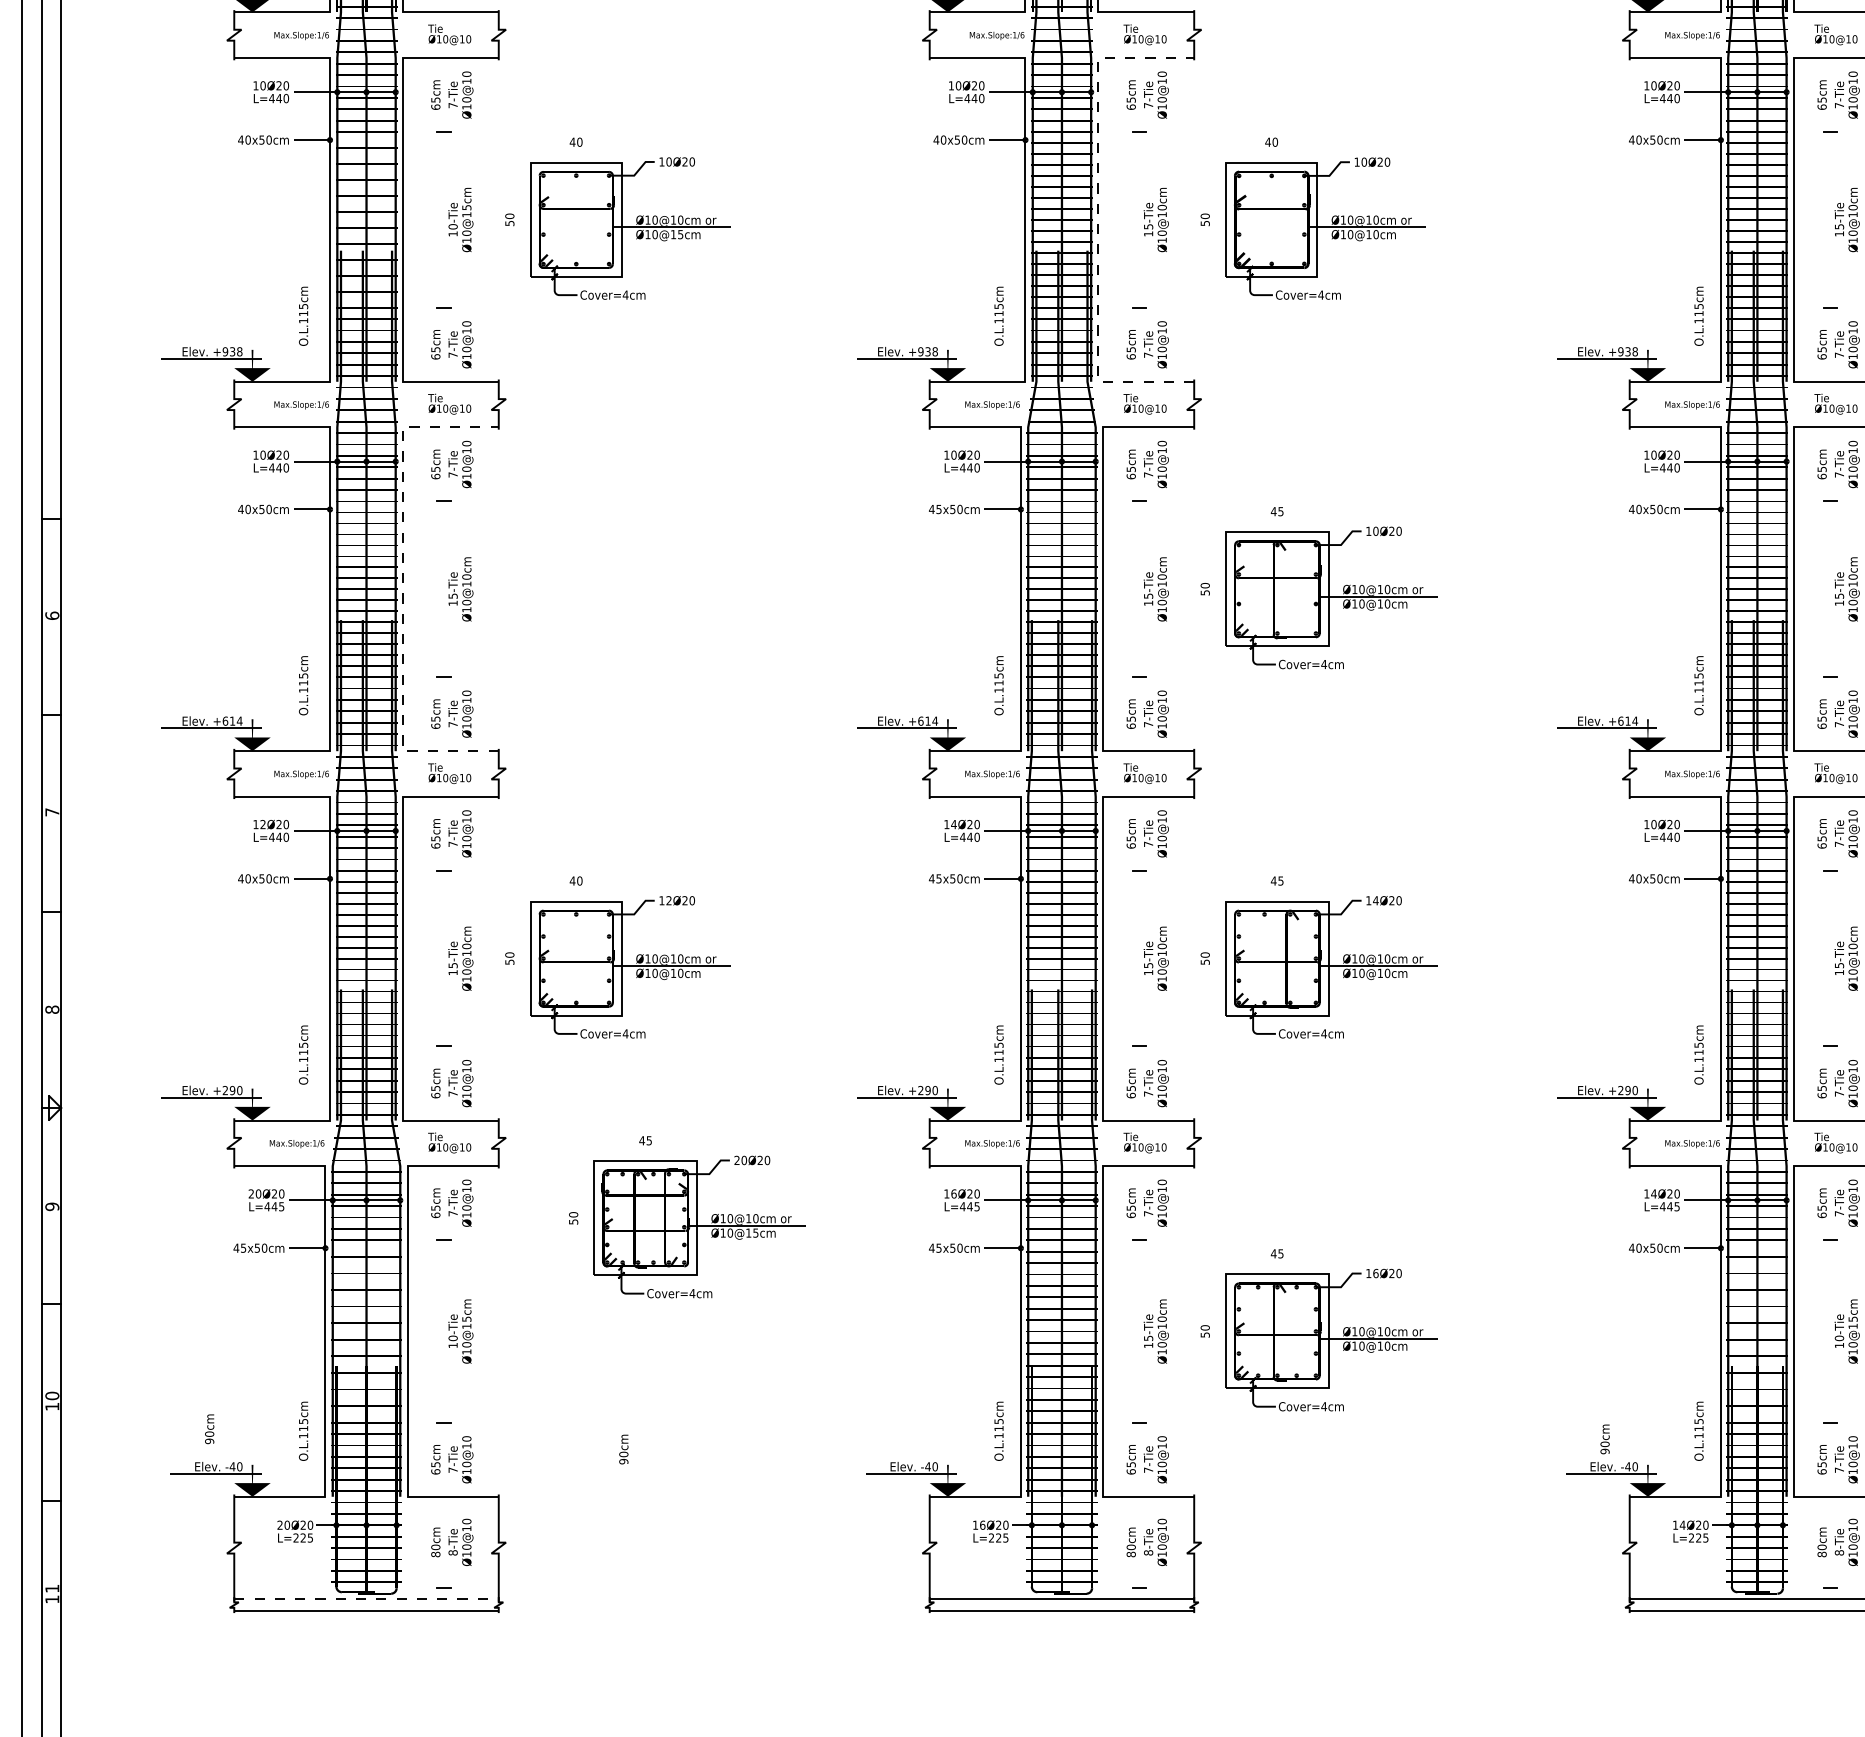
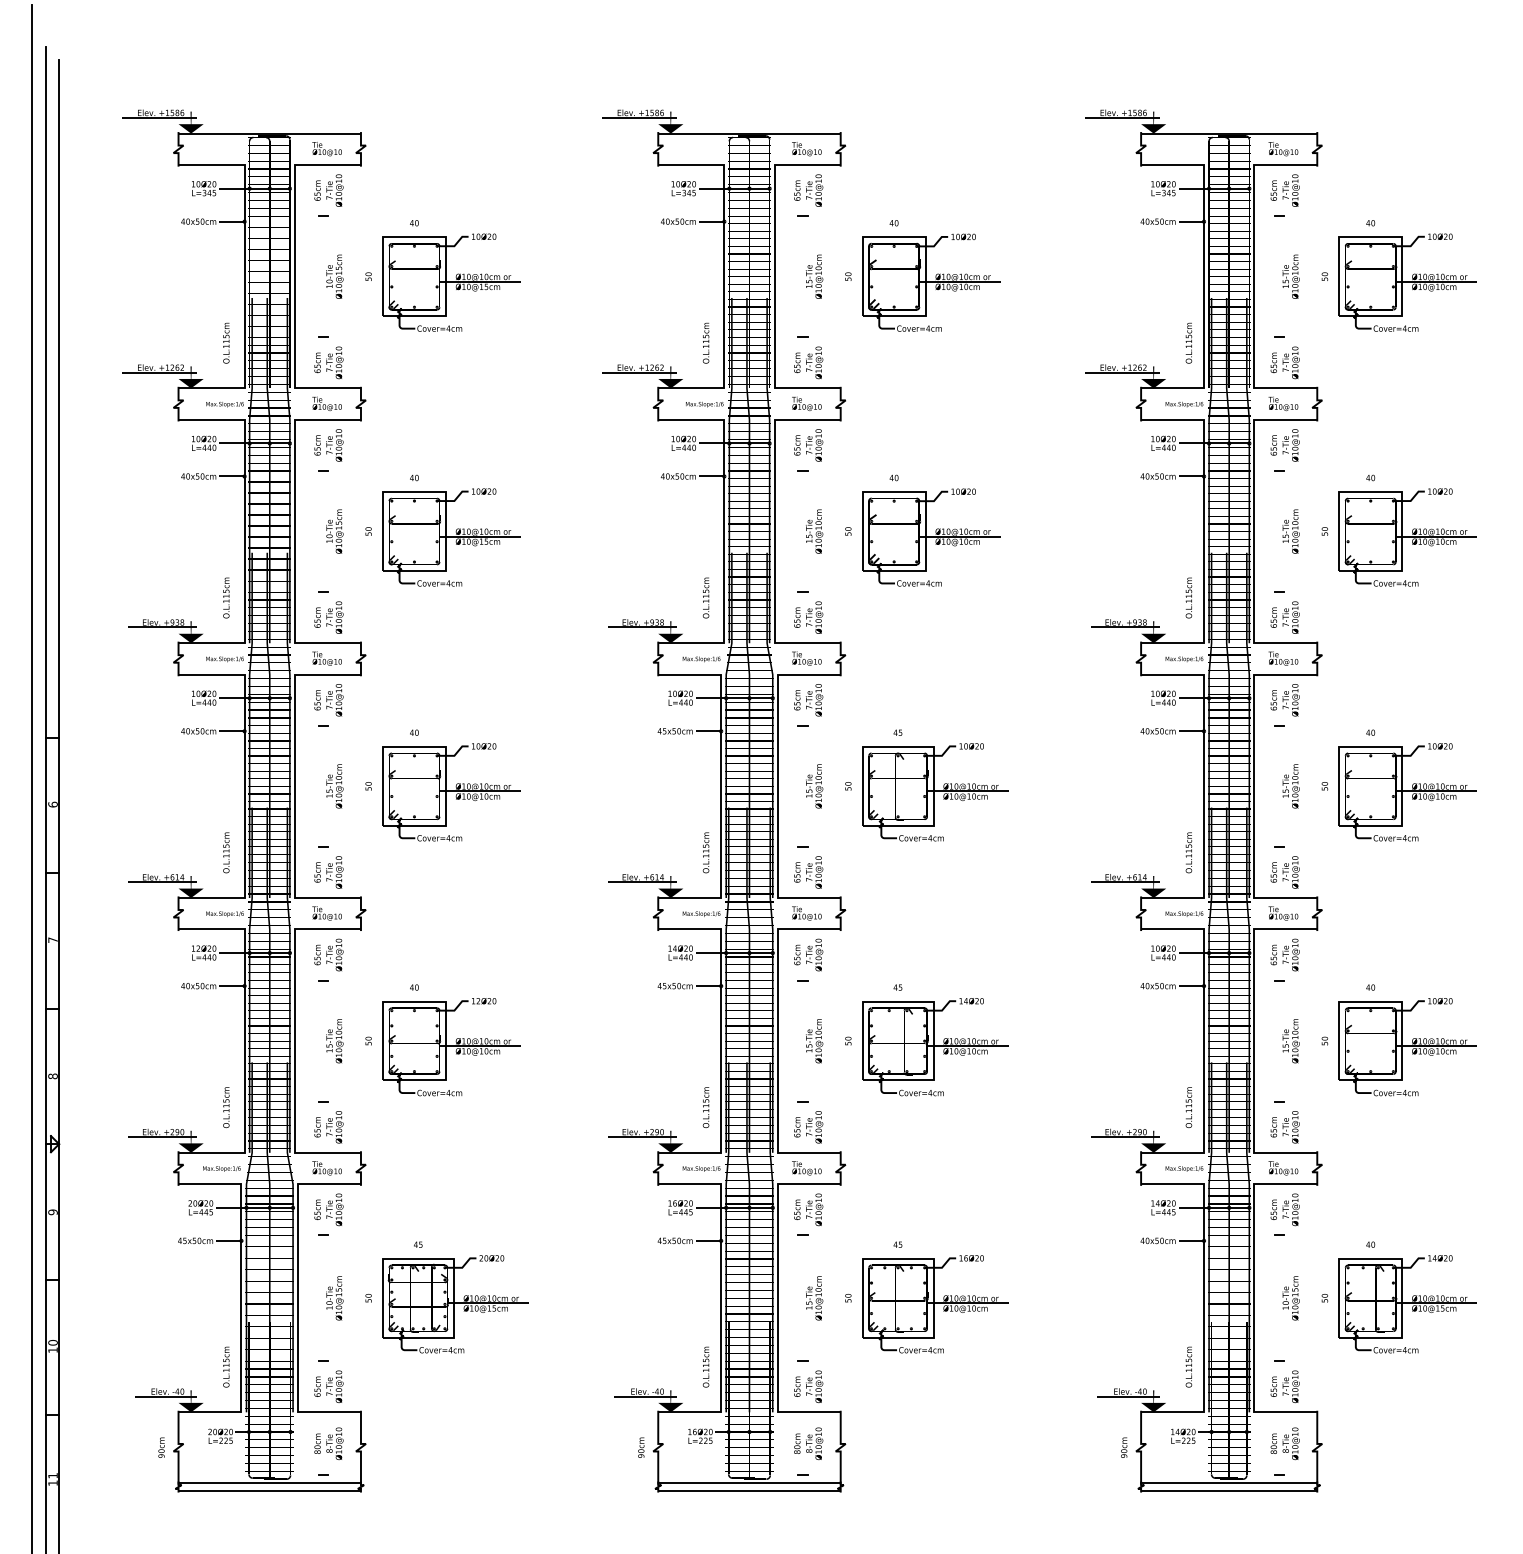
line: (1098, 219) -> (774, 531), dashed -> solid
part: (616, 588) -> (442, 785), added
line: (402, 589) -> (294, 786), dashed -> solid
part: (686, 1217) -> (446, 1297), moved
text: (209, 1428) -> (161, 1447), moved
text: (1605, 1439) -> (1124, 1447), moved
text: (624, 1449) -> (641, 1447), moved
line: (367, 1599) -> (270, 1483), dashed -> solid

